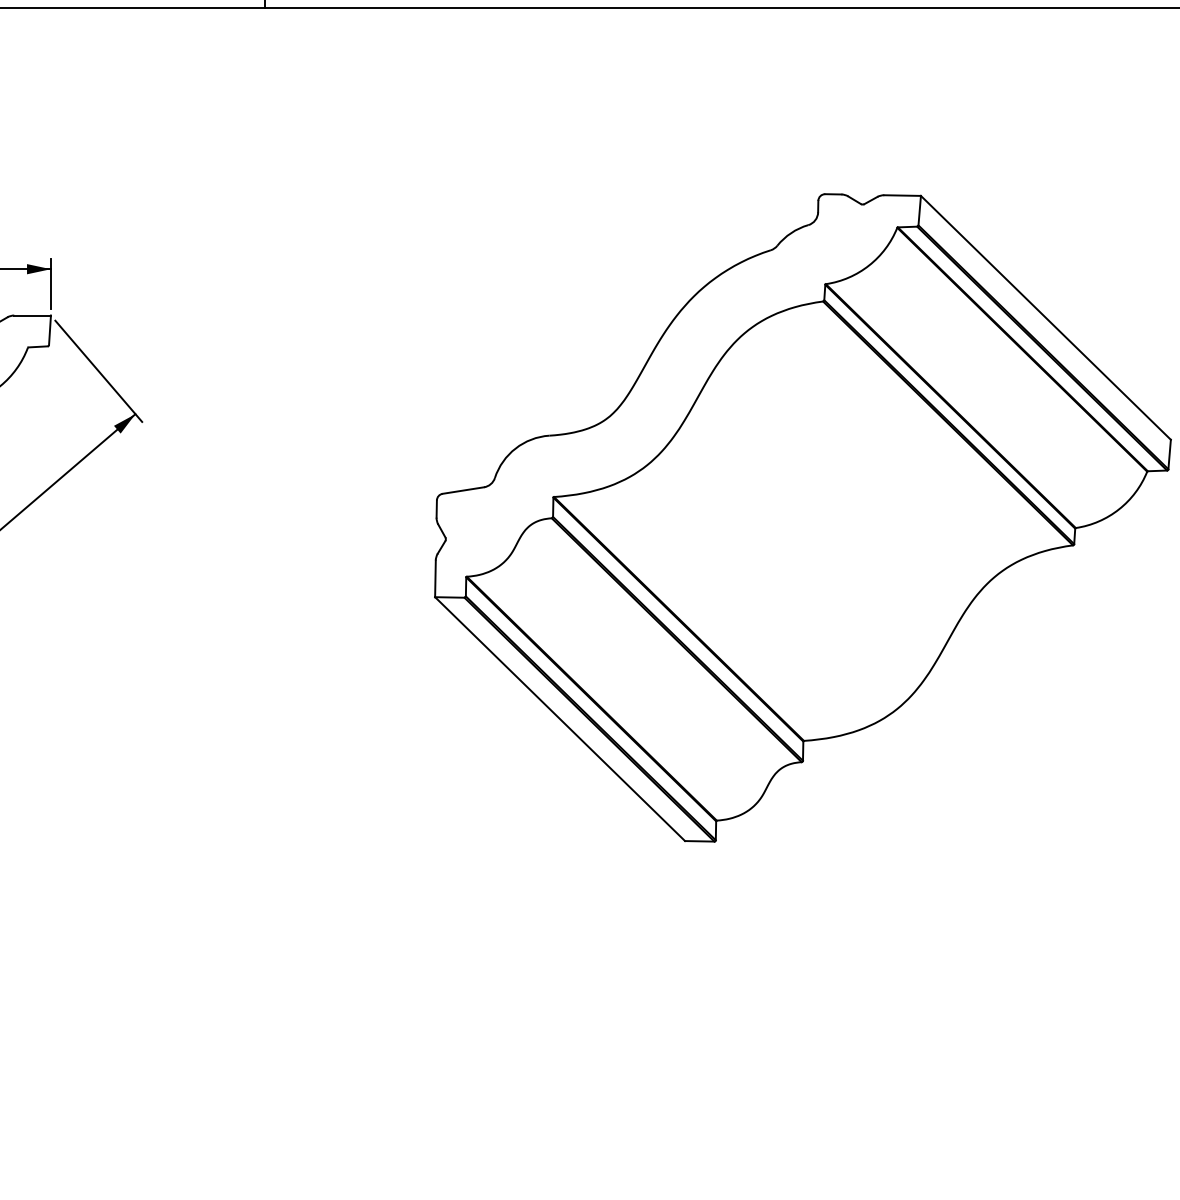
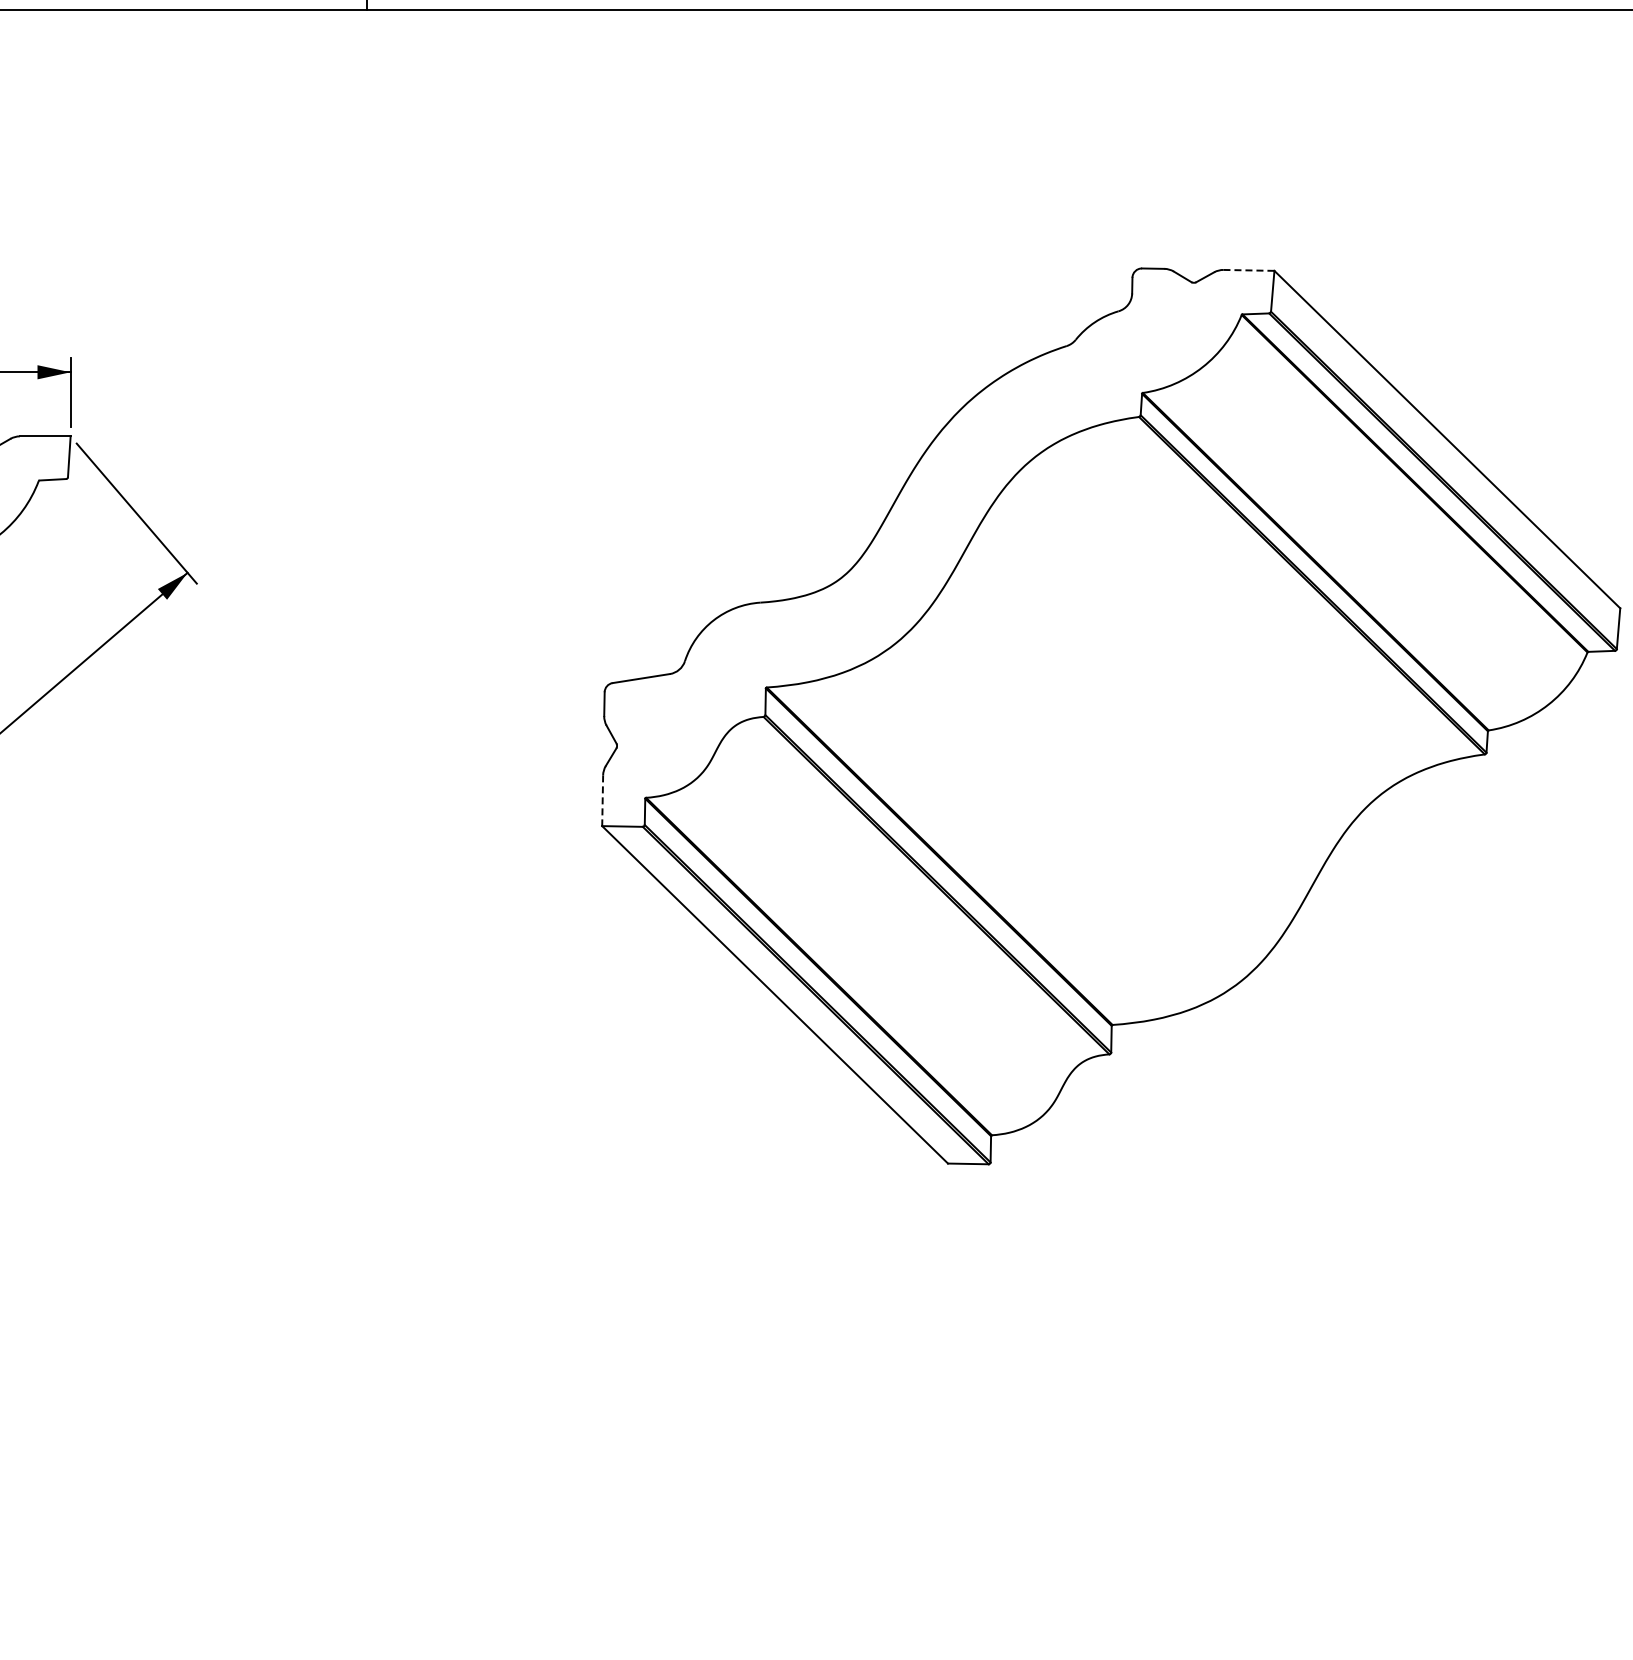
line: (902, 195) -> (1248, 270), solid -> dashed
line: (435, 579) -> (602, 801), solid -> dashed

